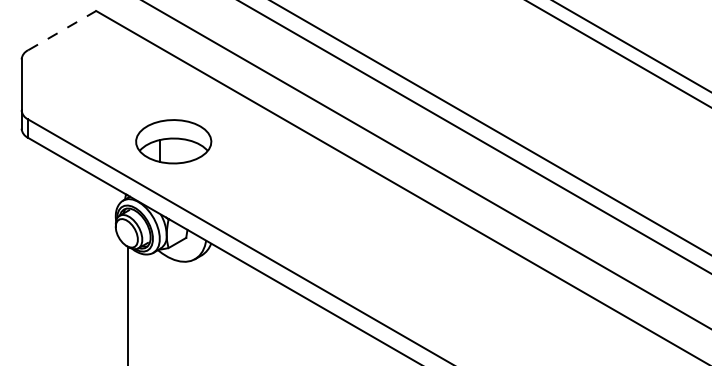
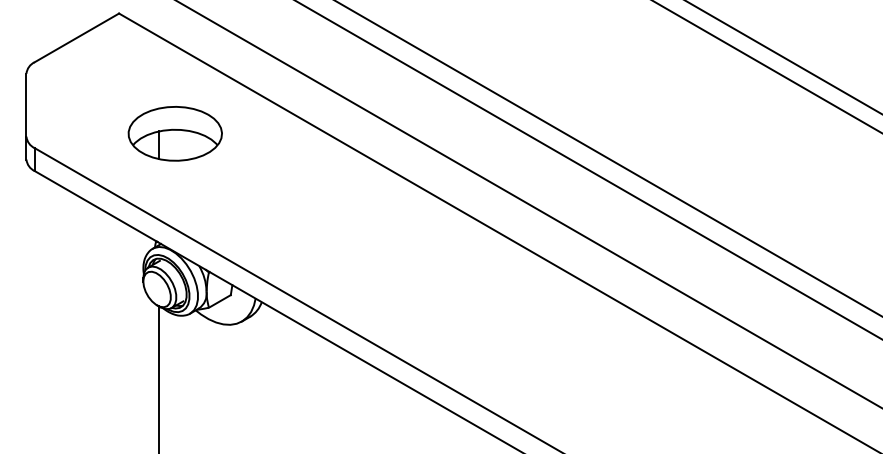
line: (61, 30) -> (76, 37), dashed -> solid
part: (173, 141) -> (174, 133), moved

